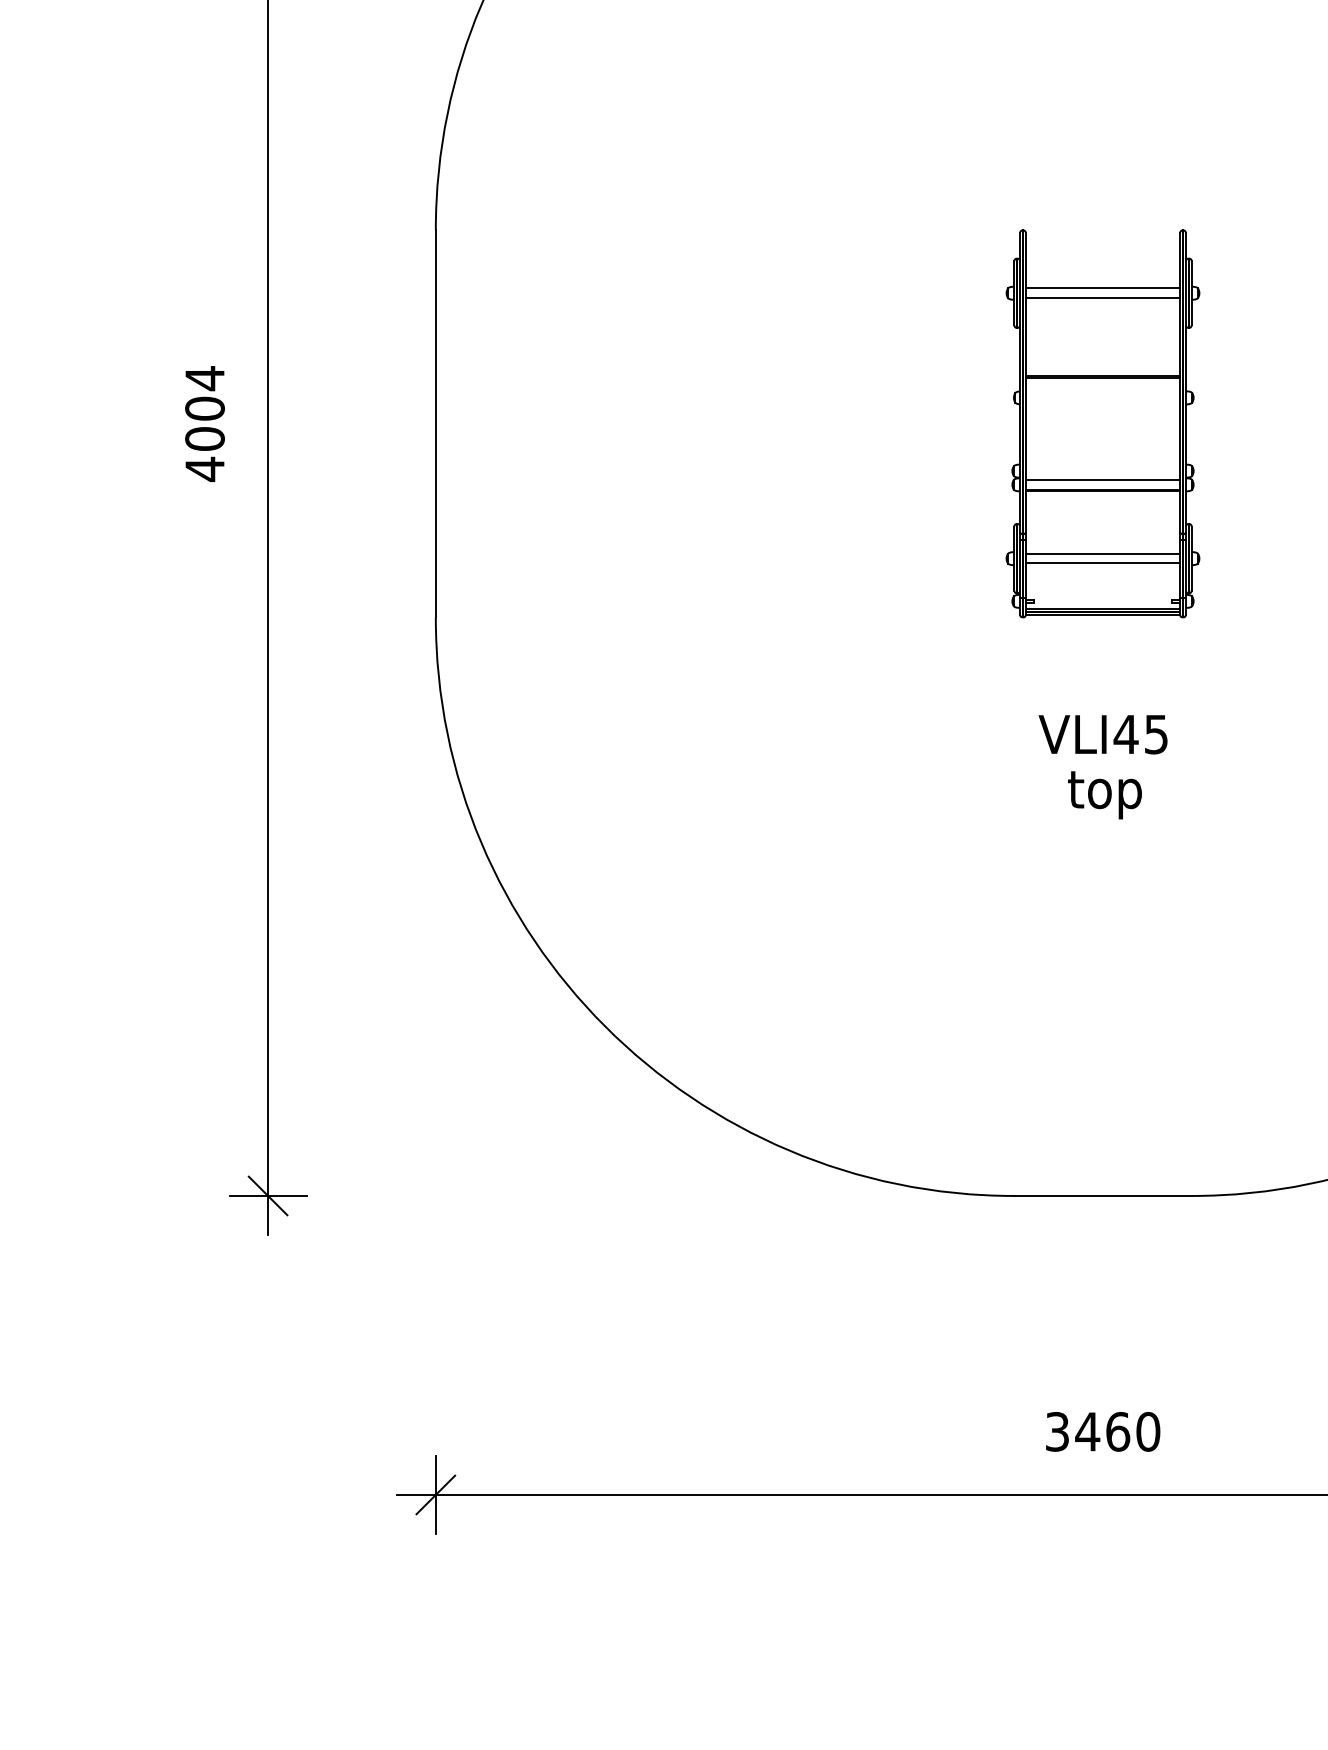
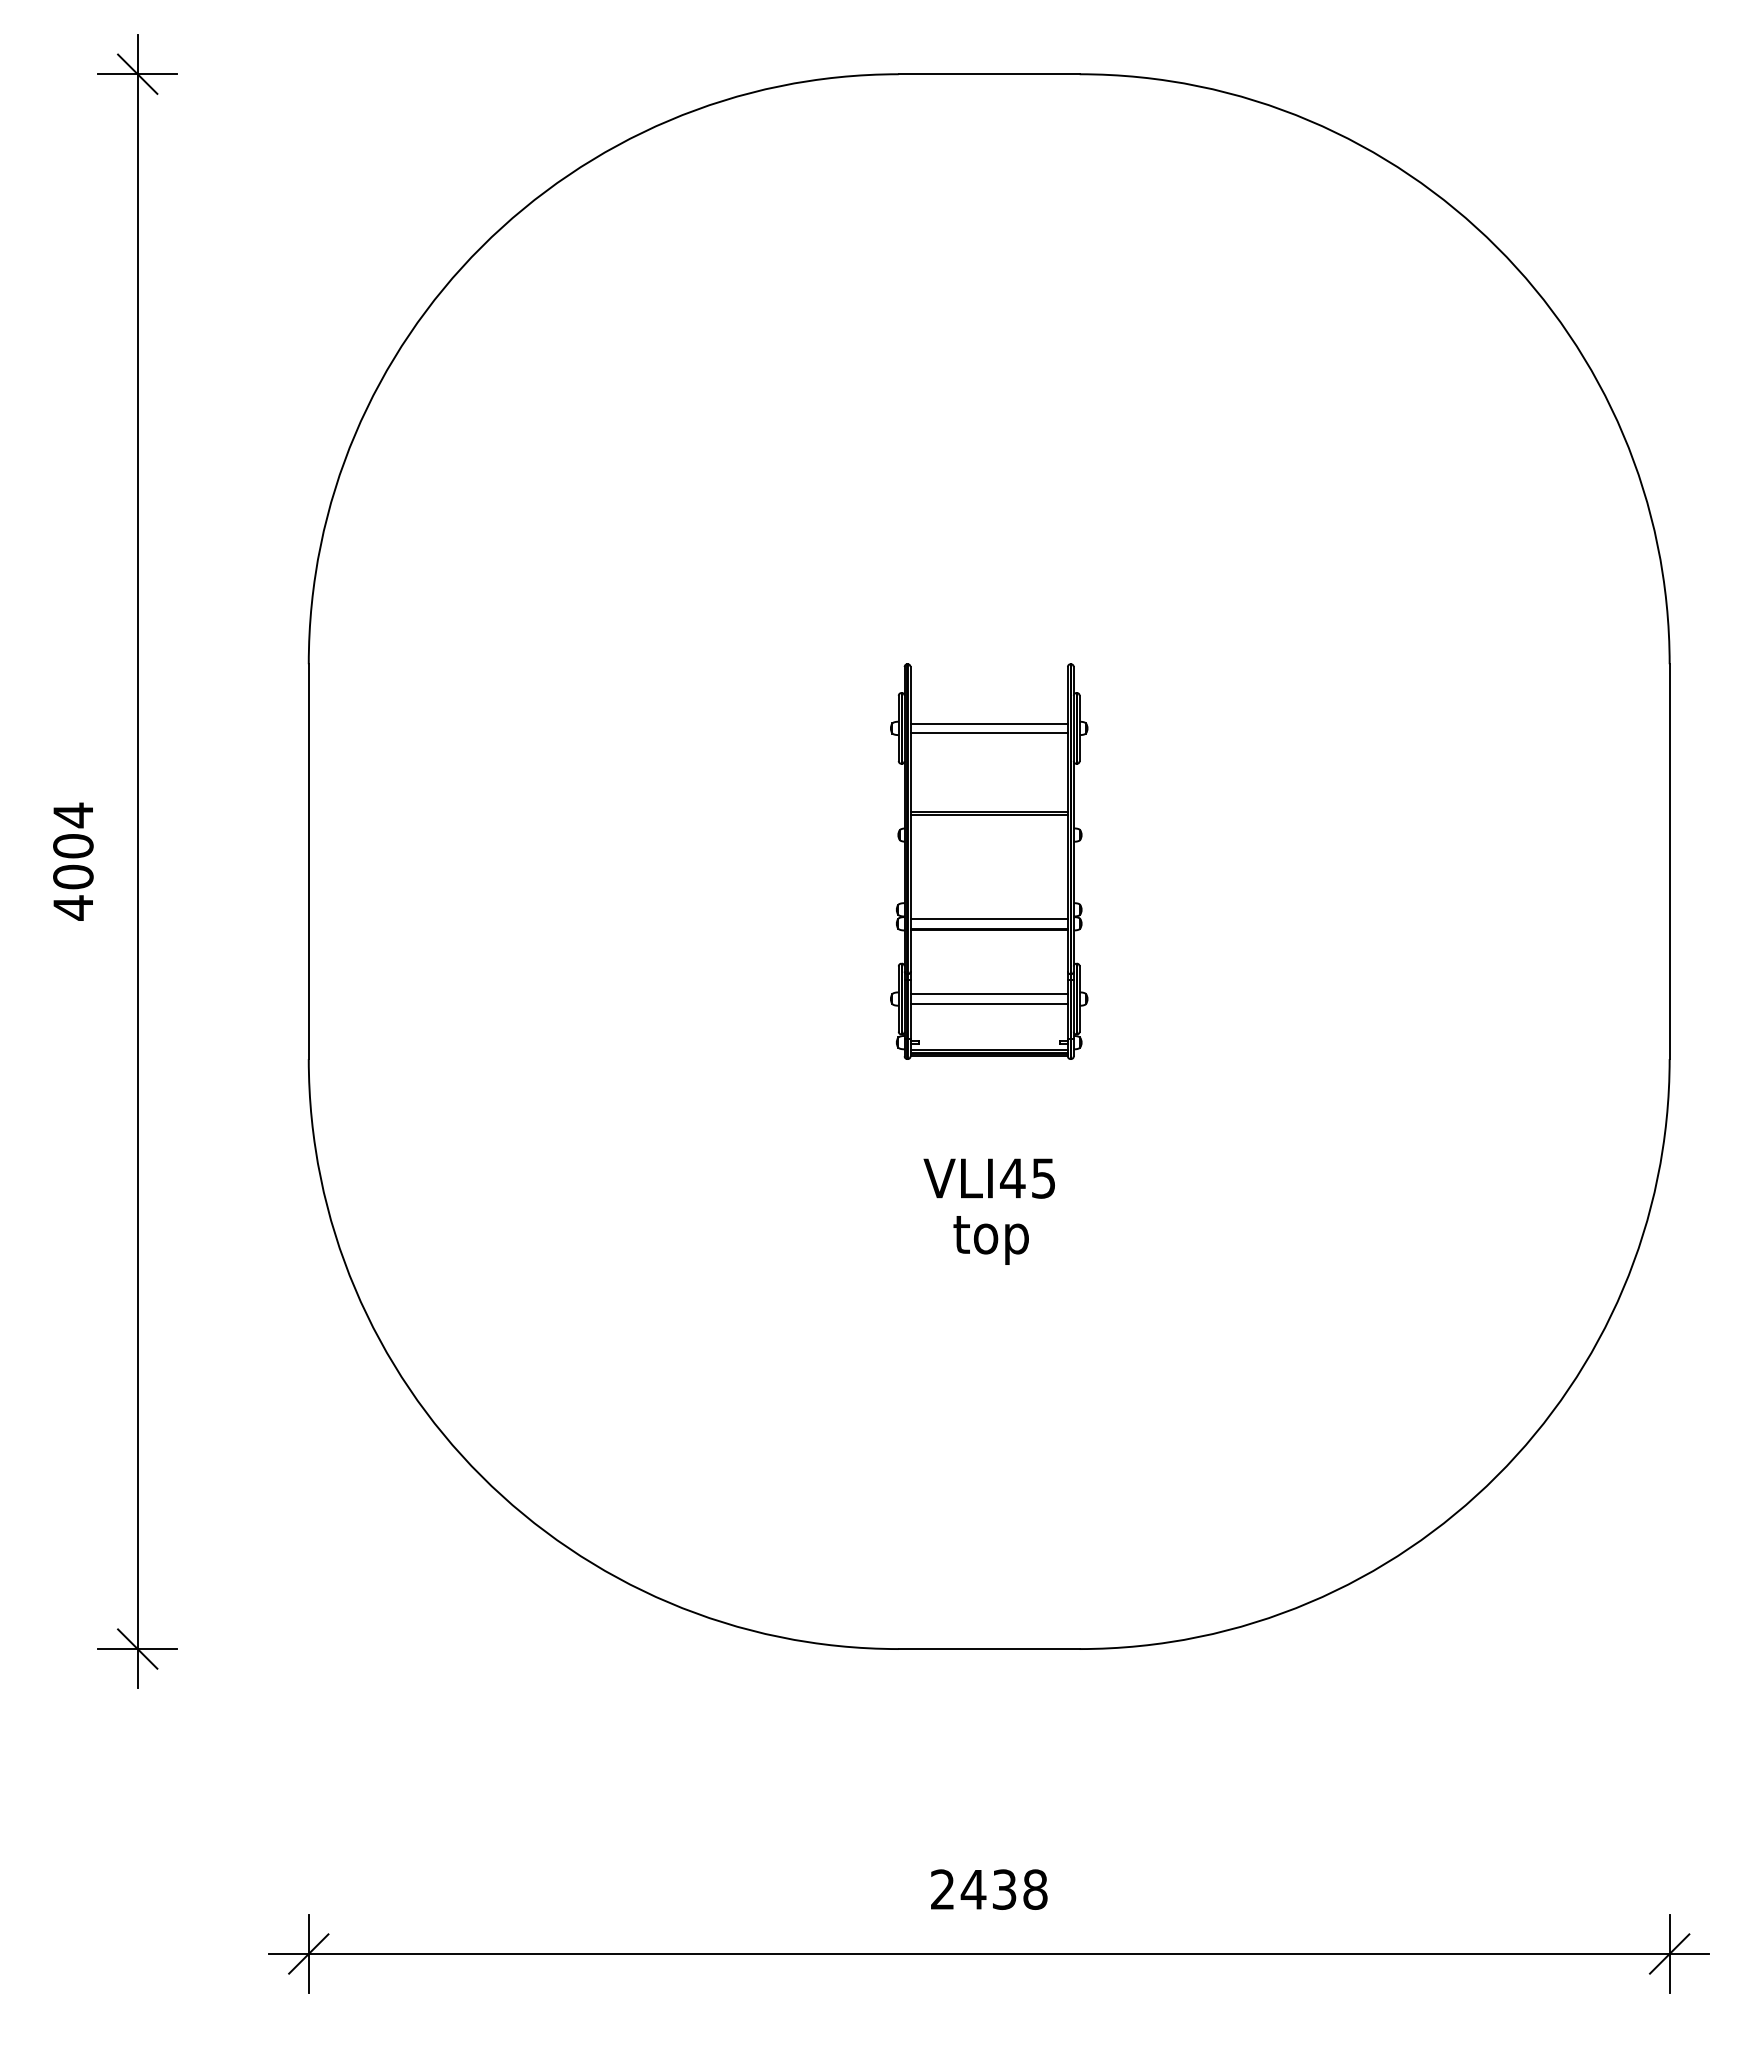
text: (1103, 1431) -> (989, 1889), 3460 -> 2438

